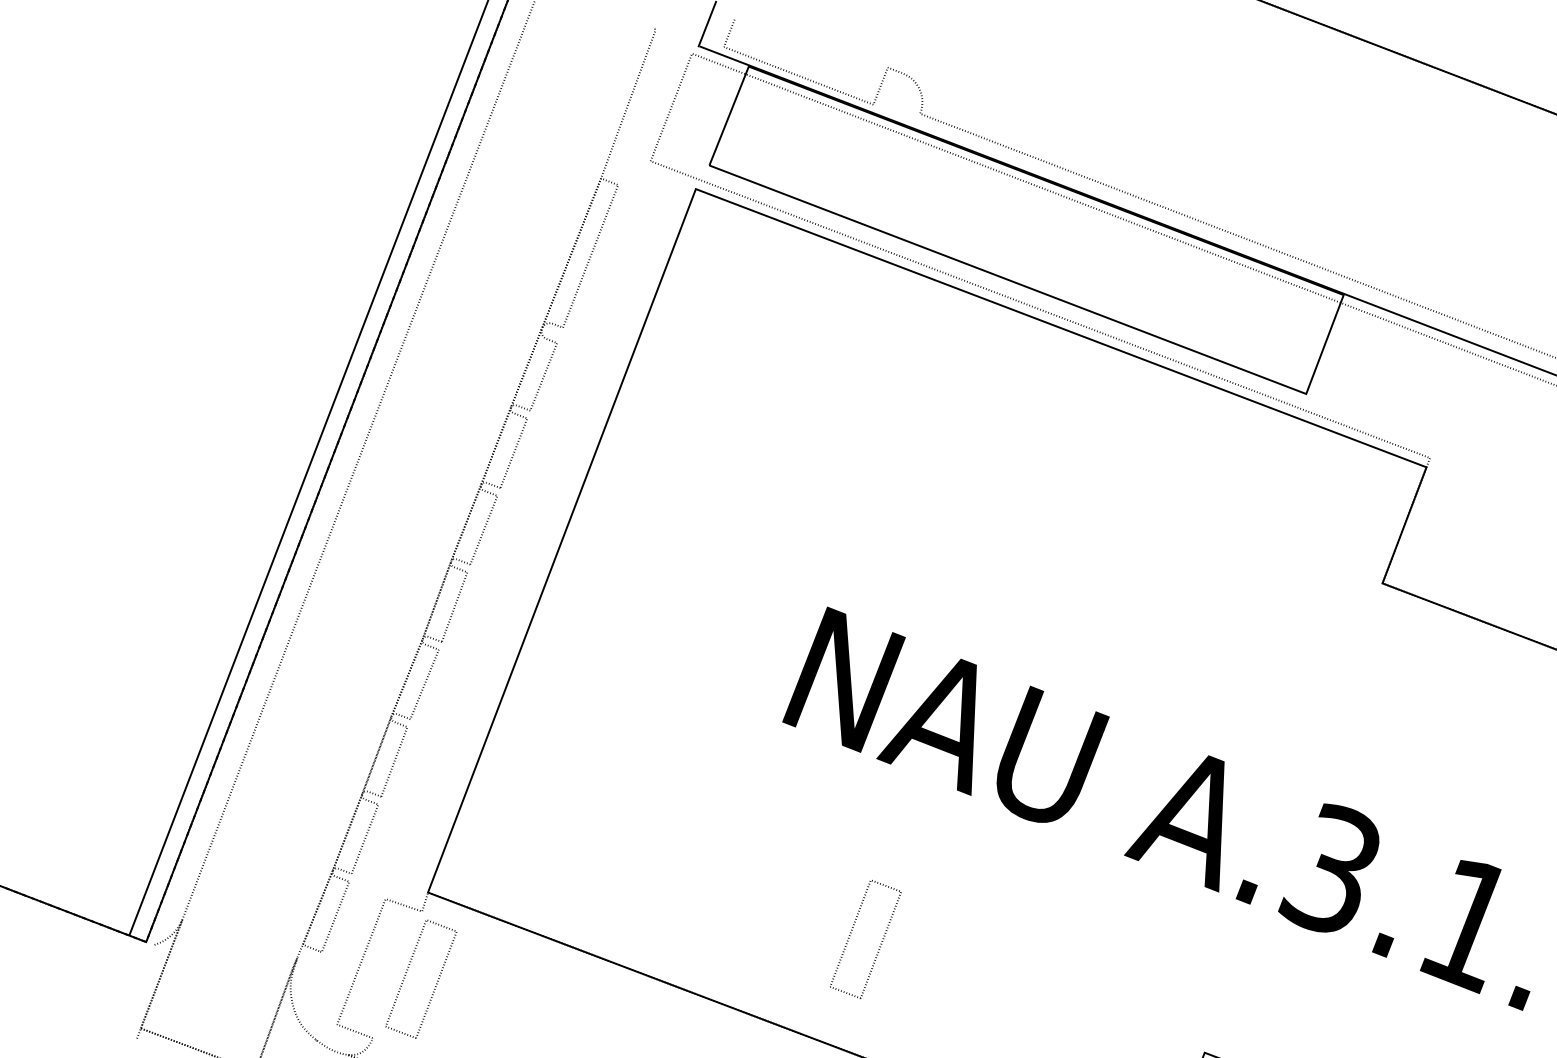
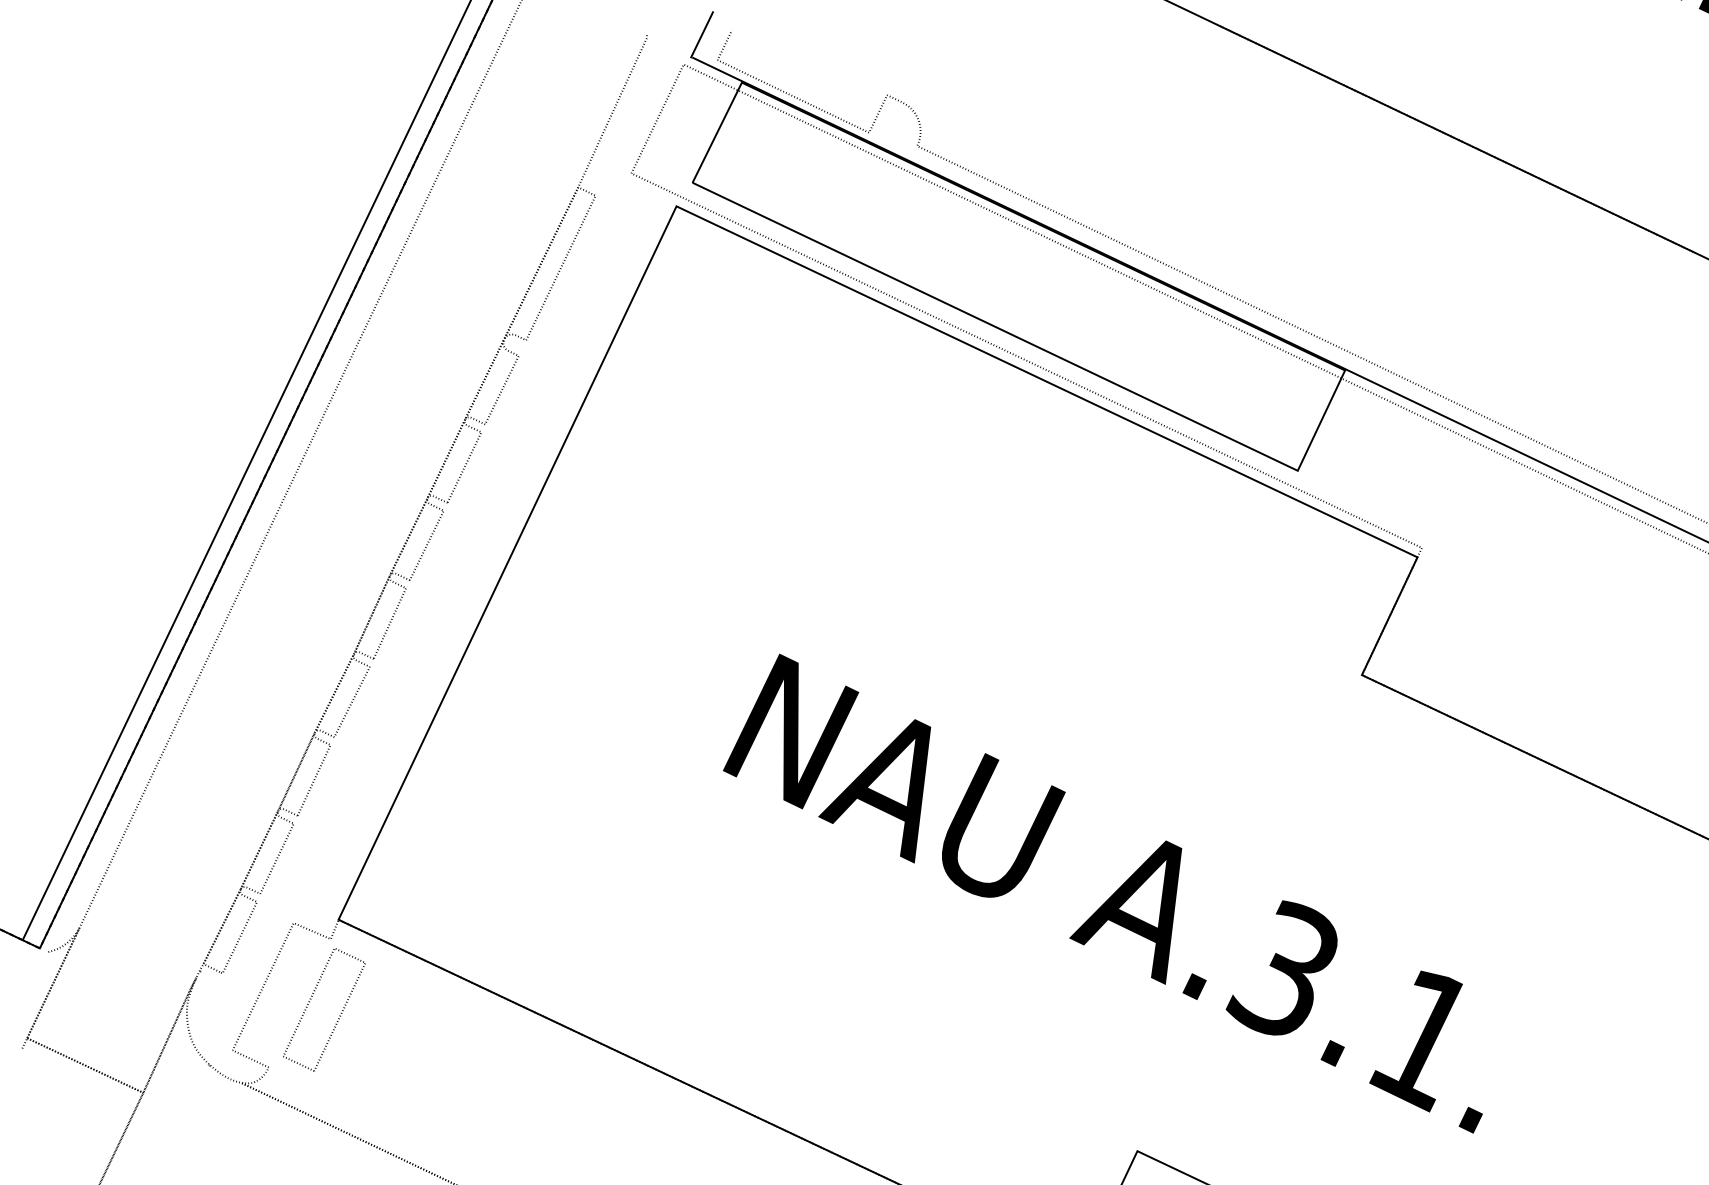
part: (880, 943) -> (807, 1010), removed

